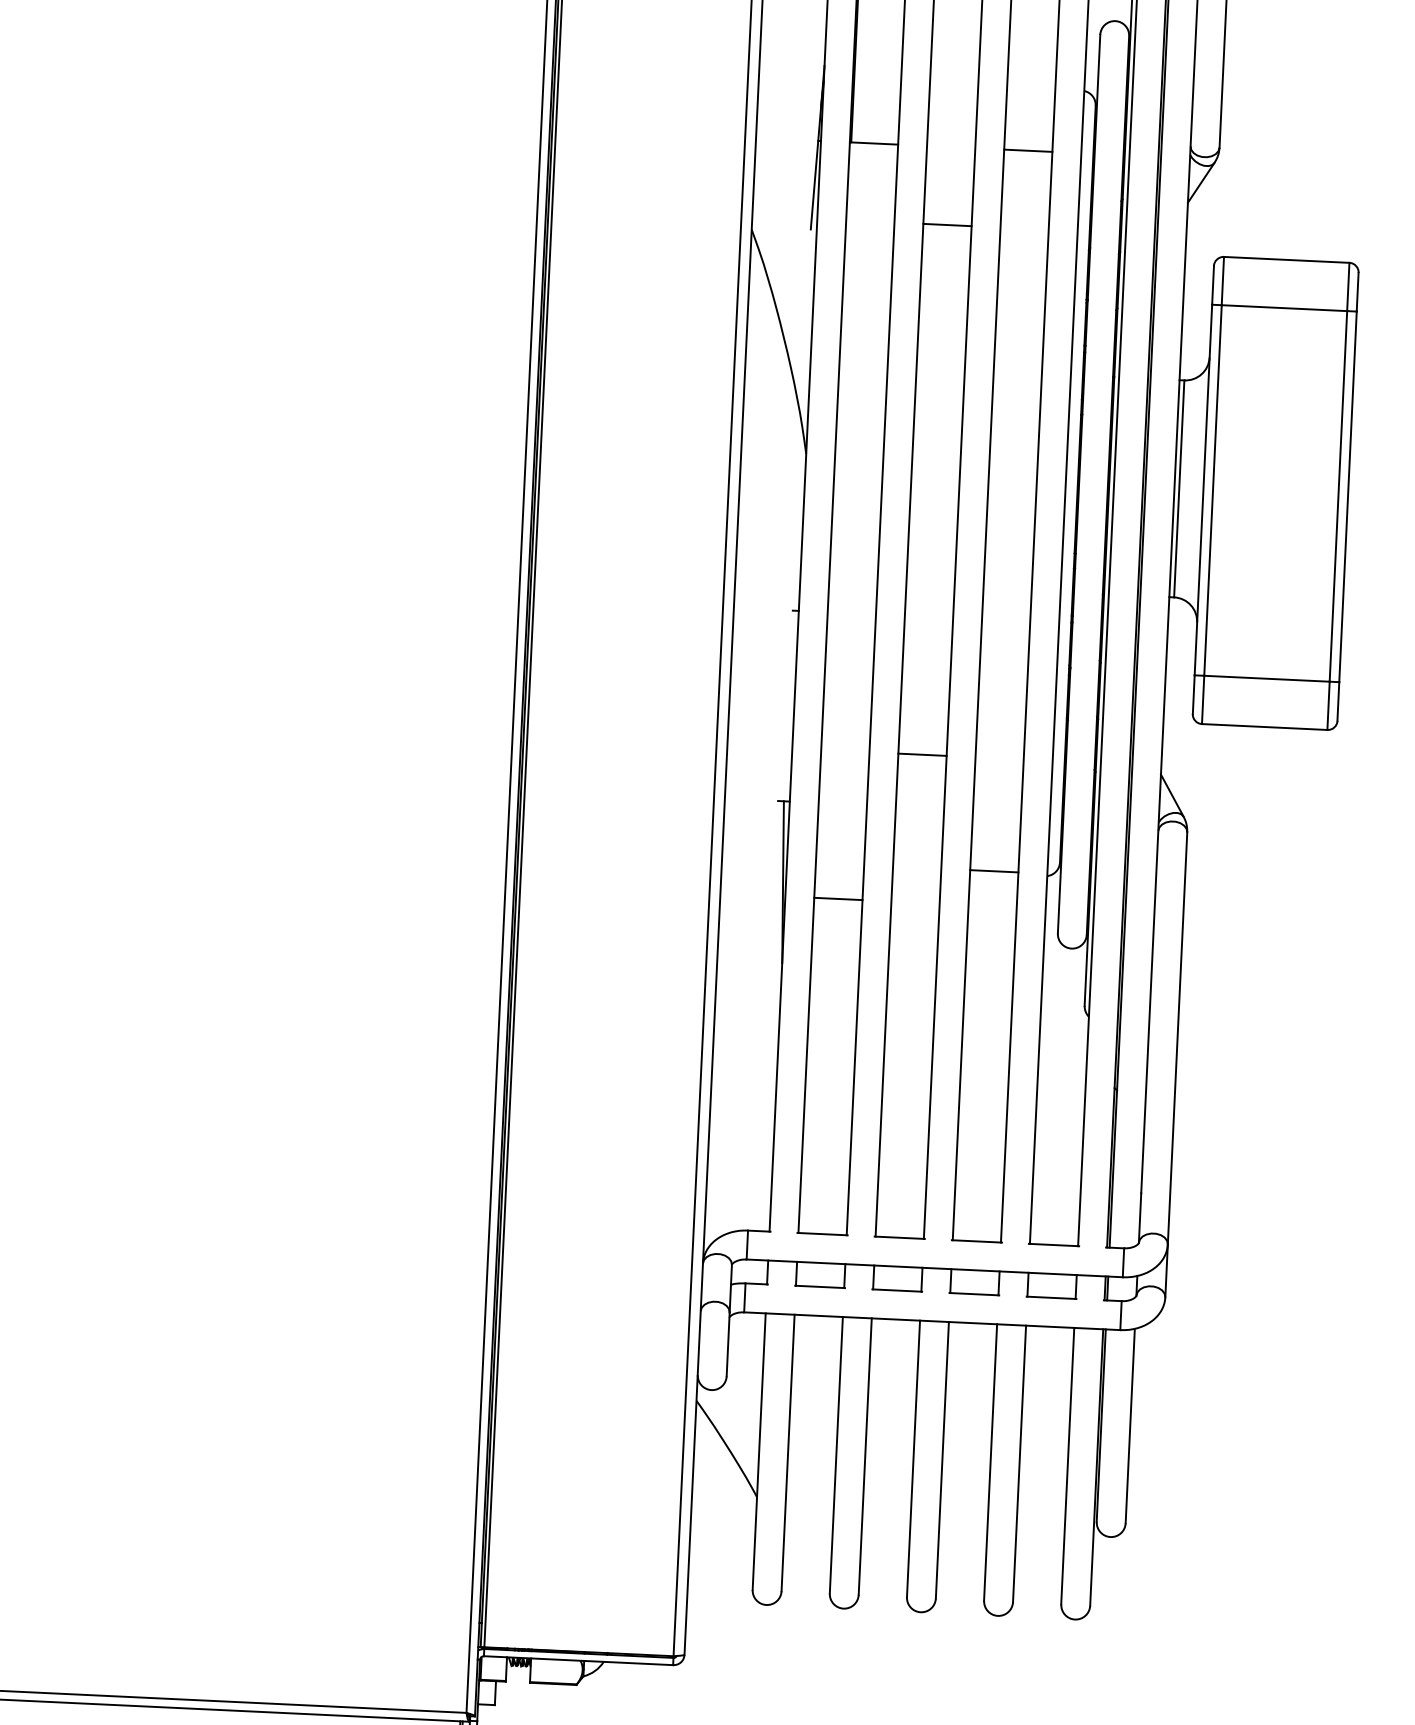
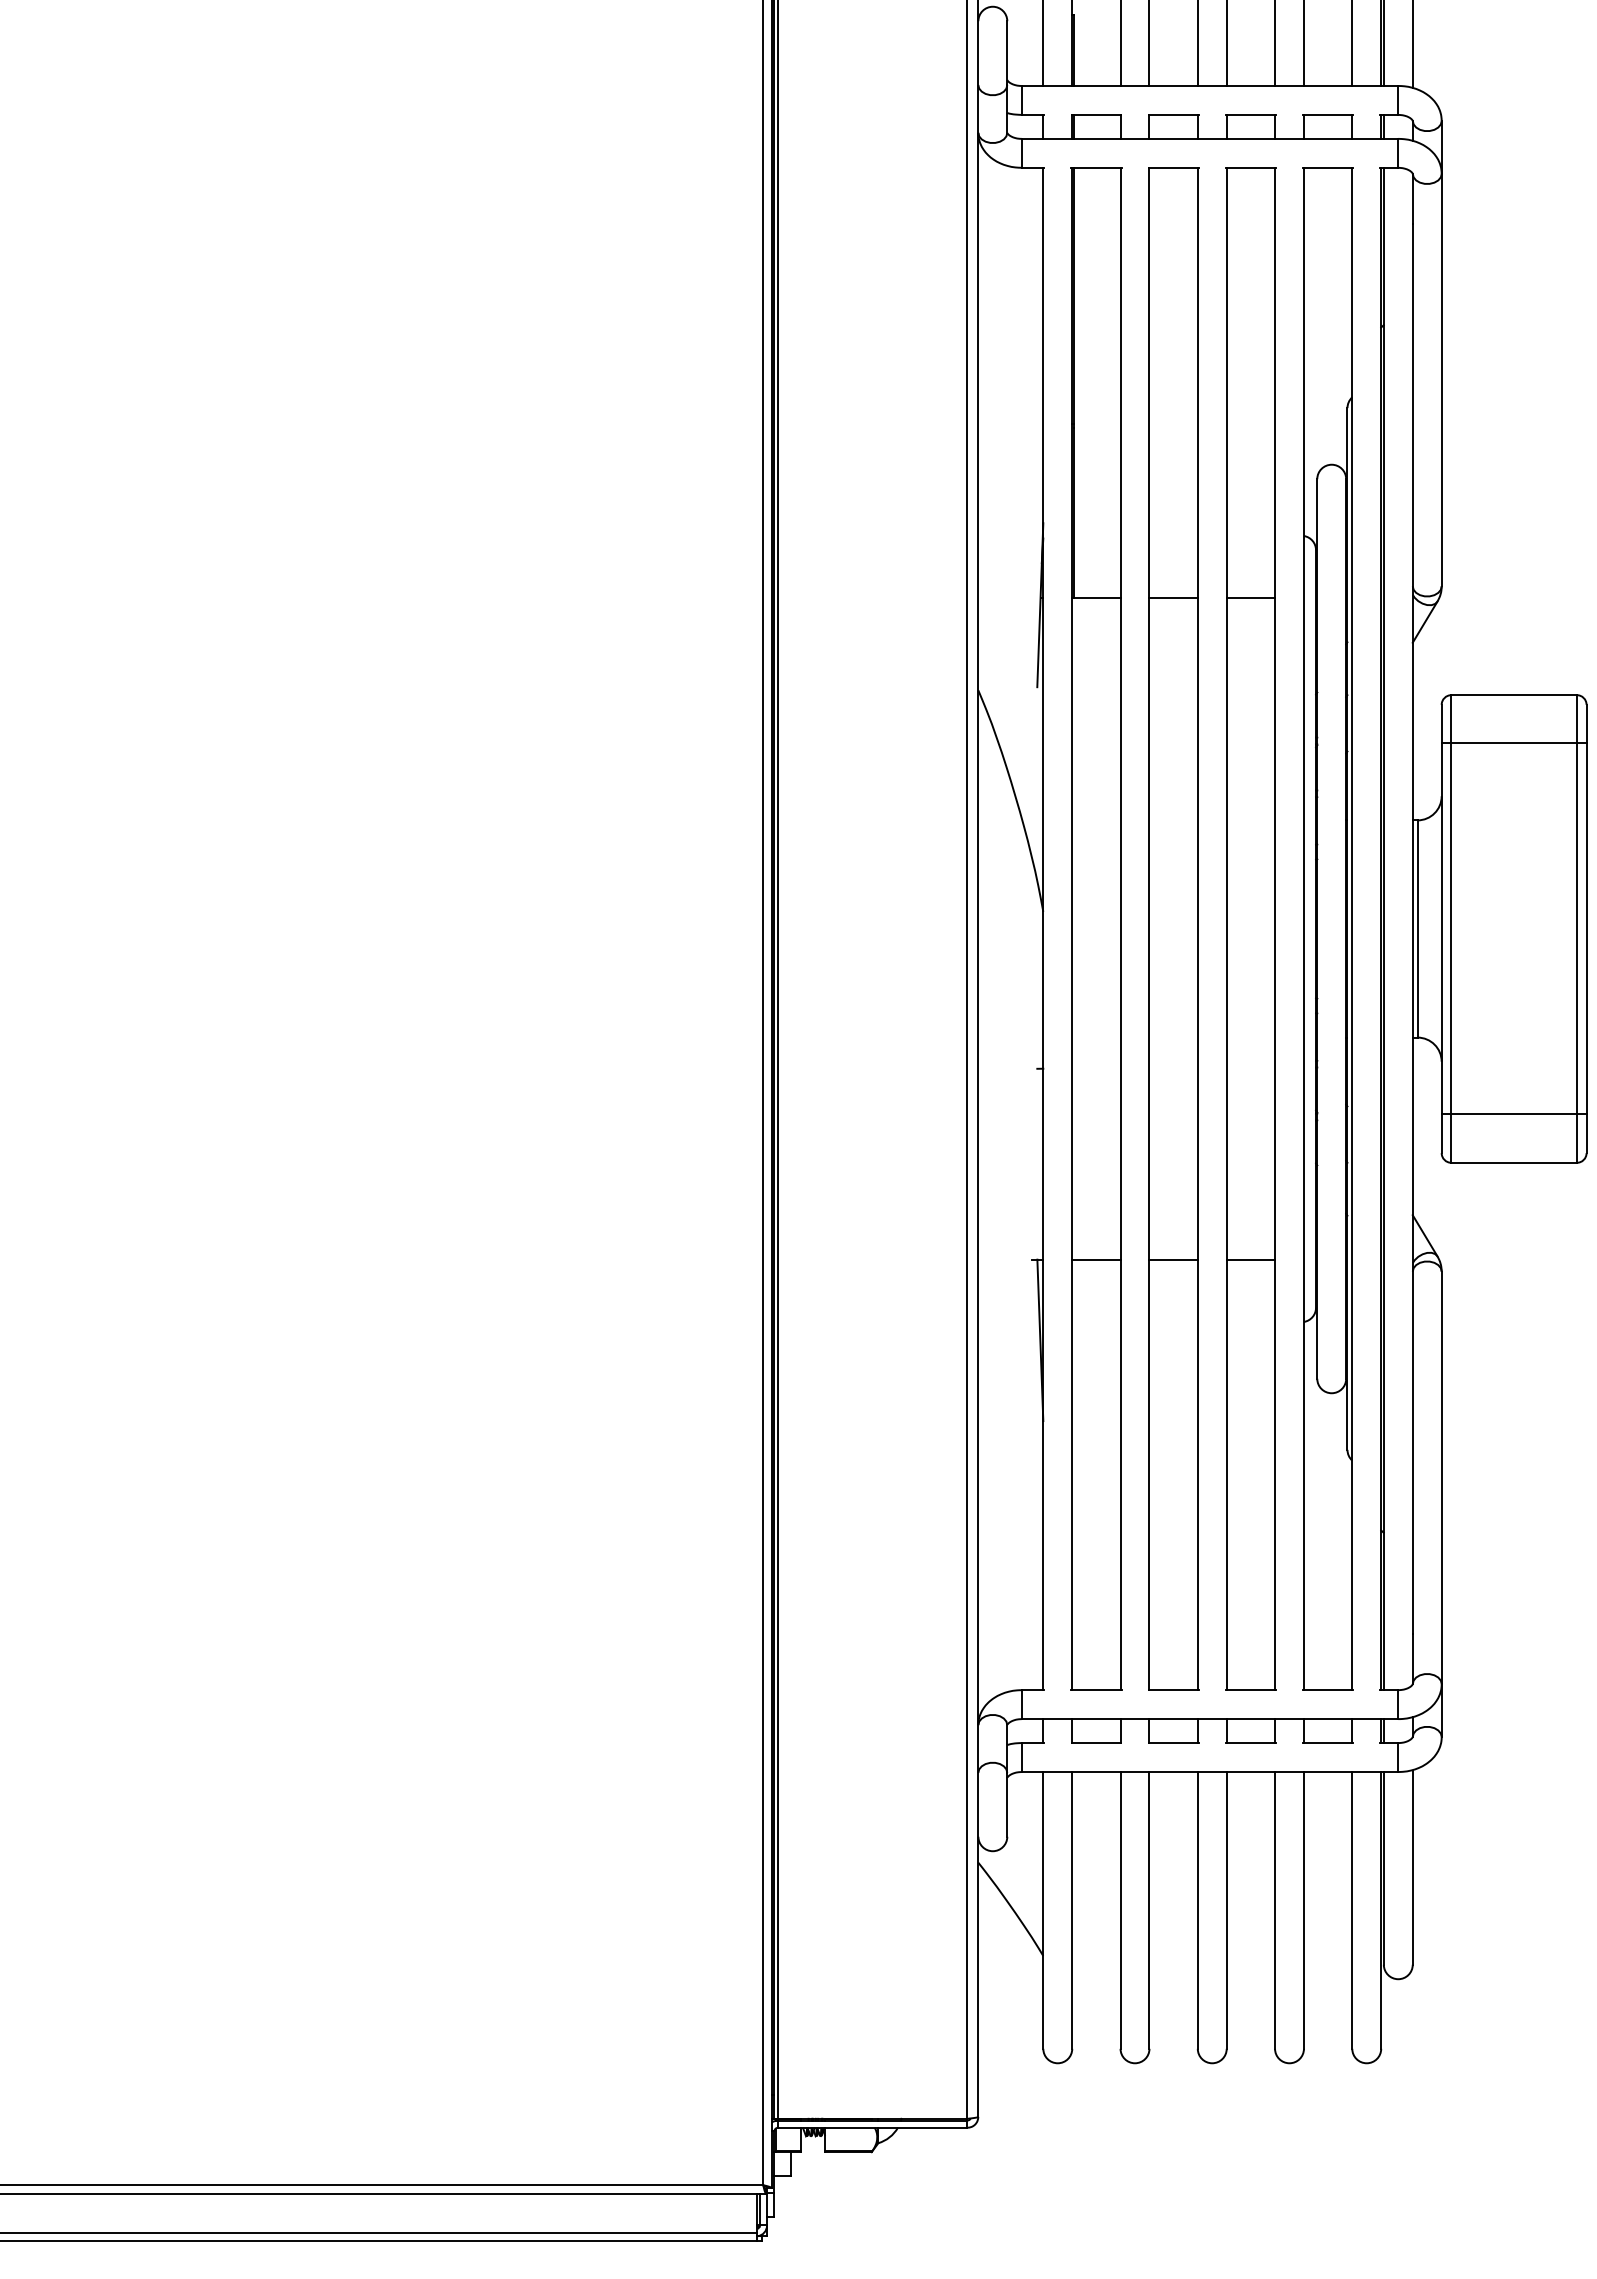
line: (947, 225) -> (1173, 598), moved
line: (922, 754) -> (1173, 1259), moved
line: (993, 871) -> (1250, 1259), moved
line: (838, 898) -> (1096, 1259), moved

